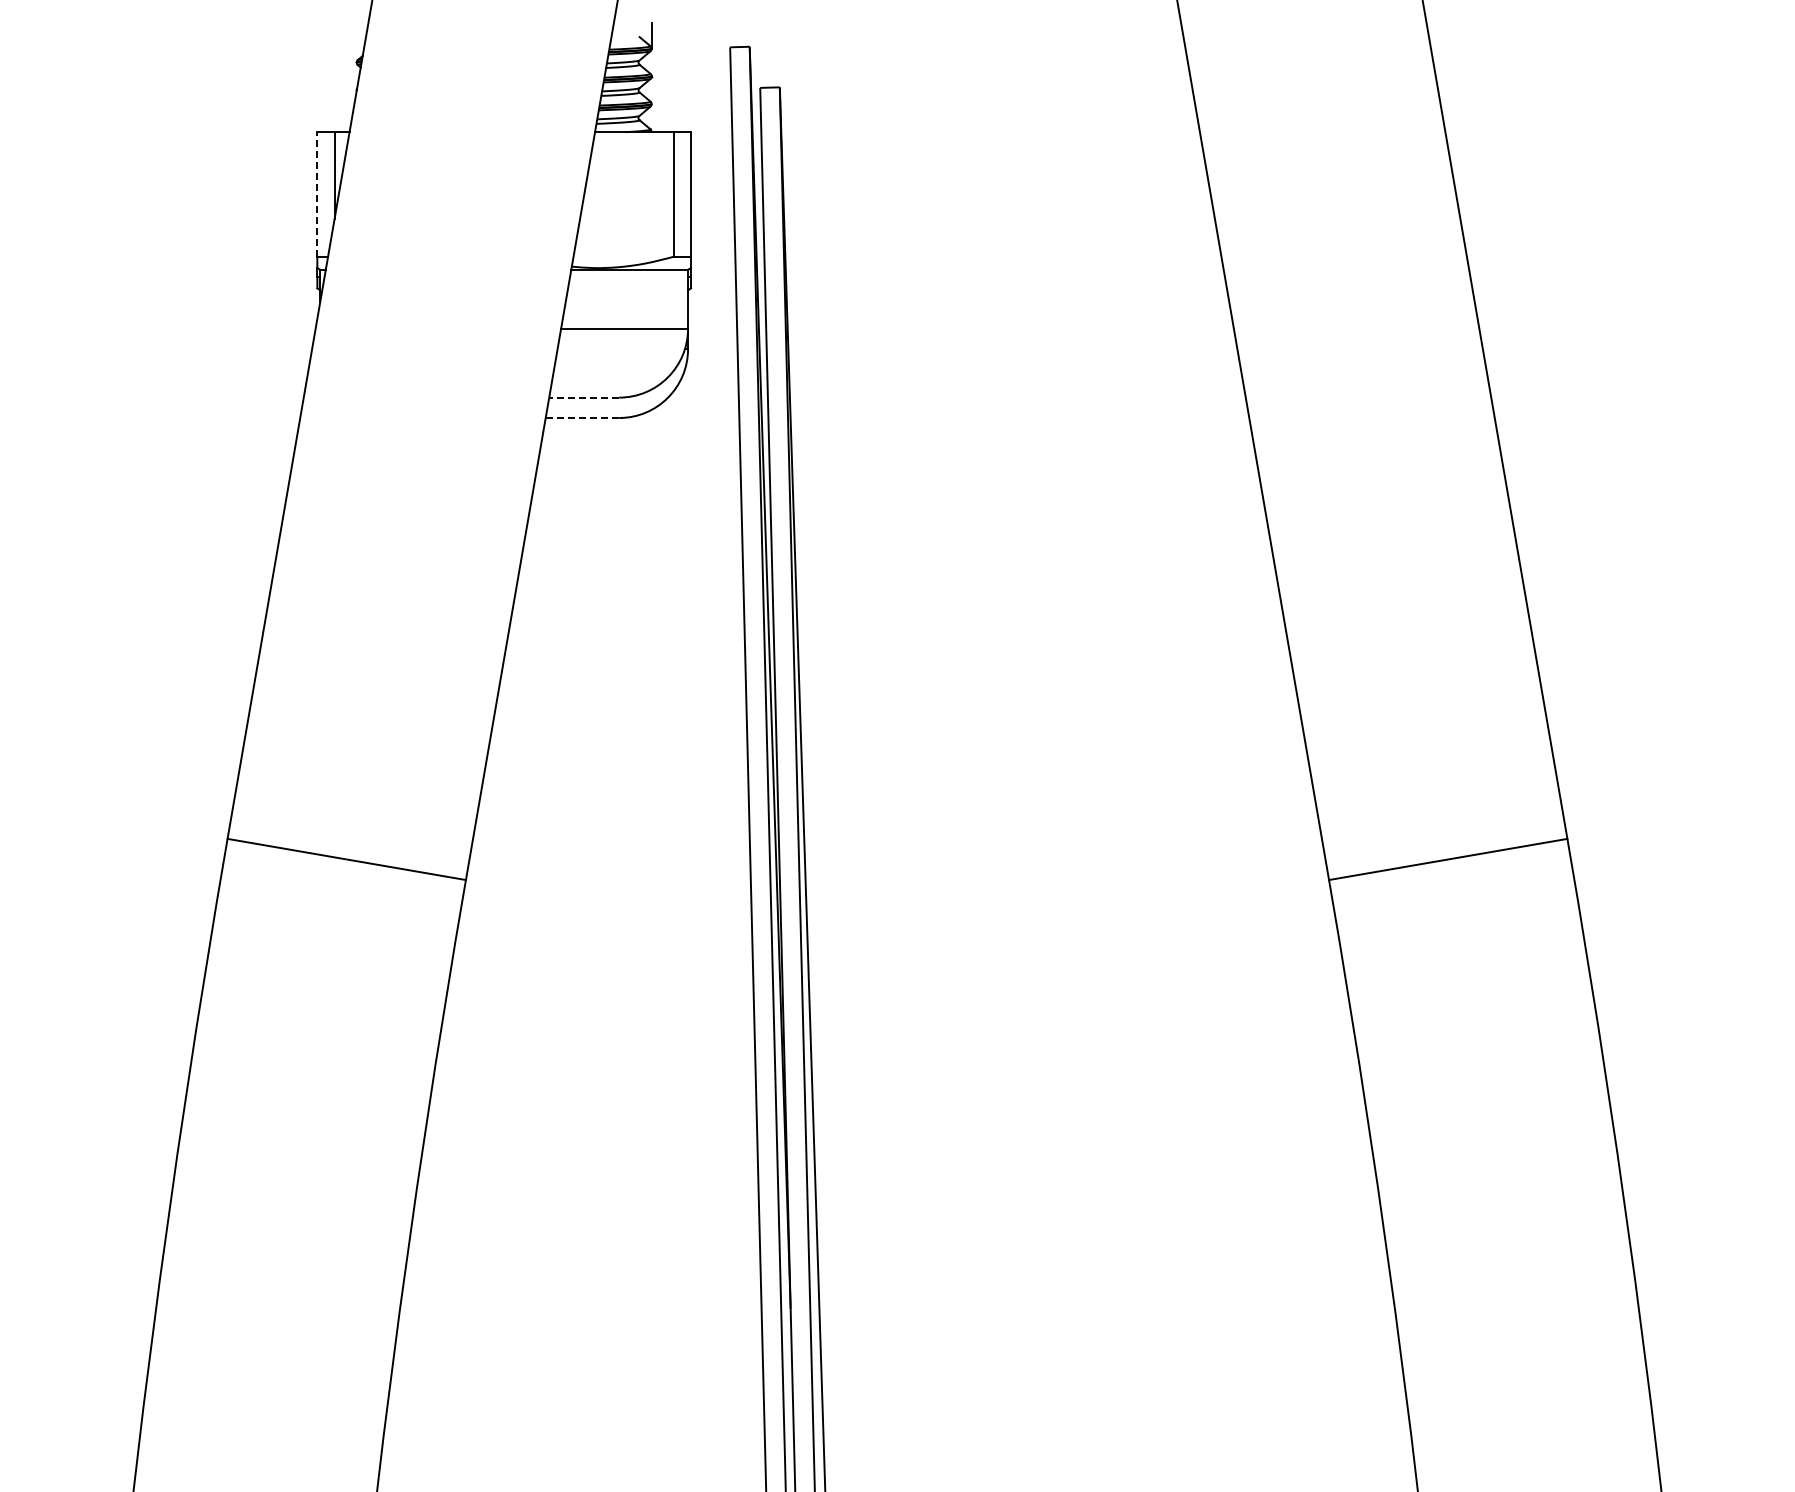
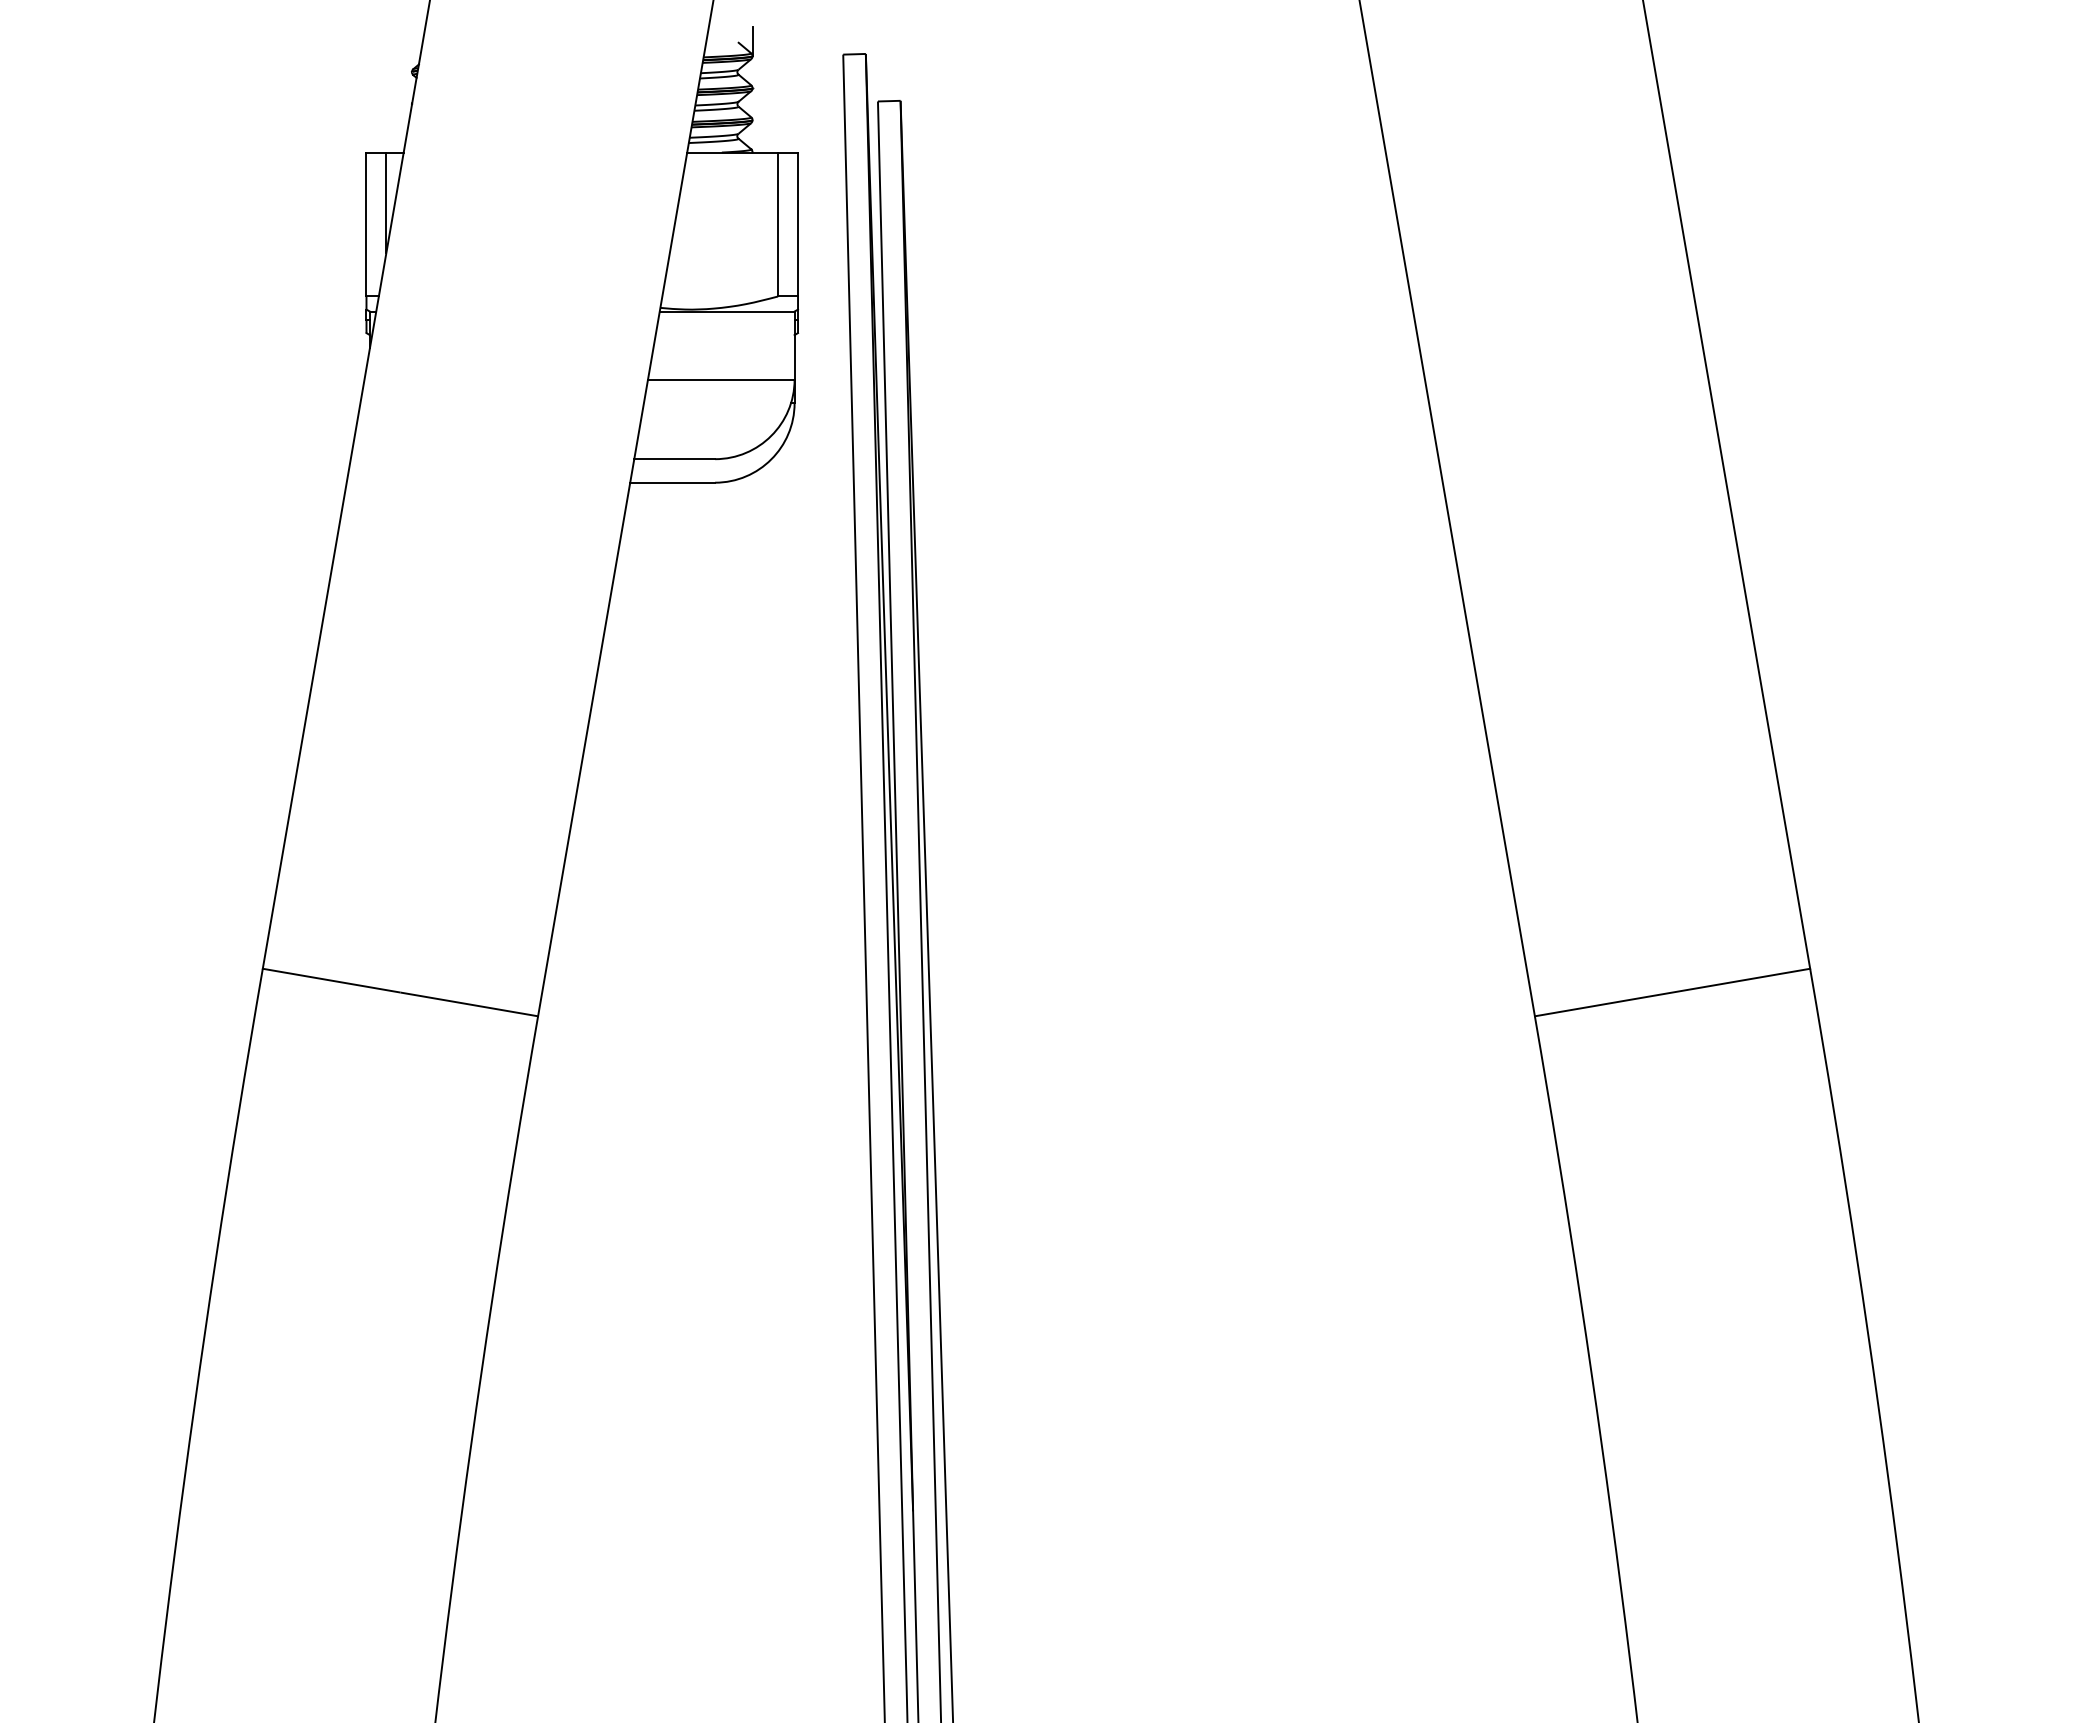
line: (317, 193) -> (366, 223), dashed -> solid
line: (584, 397) -> (675, 459), dashed -> solid
line: (582, 418) -> (672, 483), dashed -> solid

